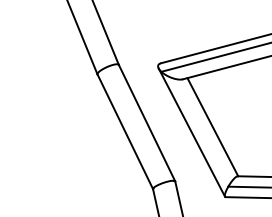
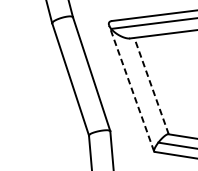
line: (212, 126) -> (151, 85), solid -> dashed
line: (191, 132) -> (131, 88), solid -> dashed

